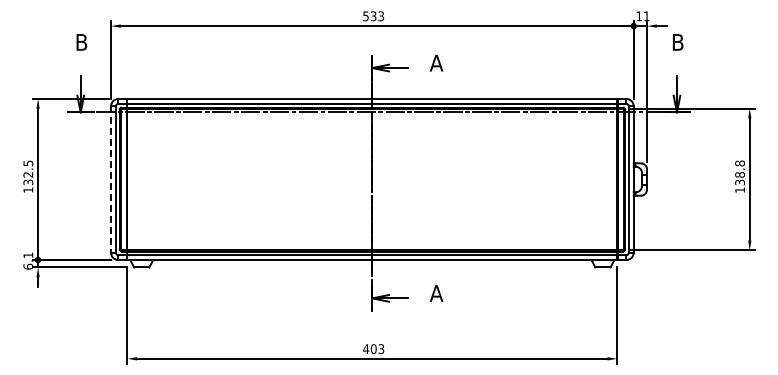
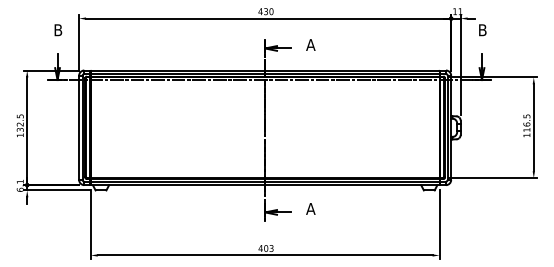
text: (373, 16) -> (265, 11), 533 -> 430
text: (740, 172) -> (527, 122), 138.8 -> 116.5
line: (111, 180) -> (79, 128), dashed -> solid

